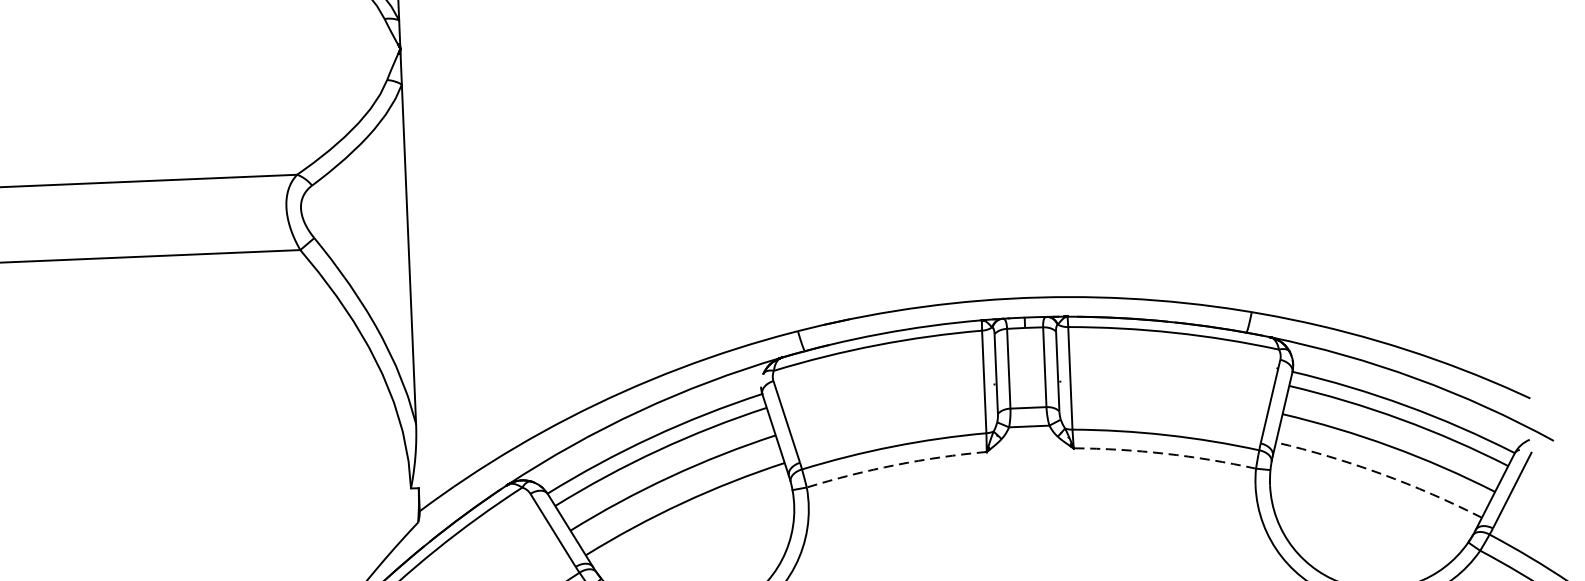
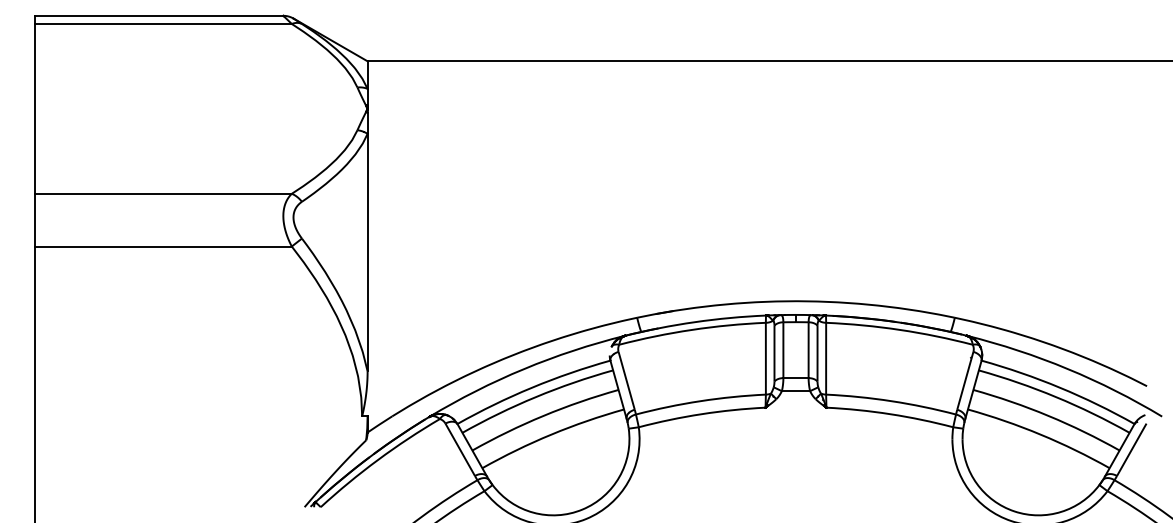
arc: (1165, 454) -> (890, 414), dashed -> solid
arc: (895, 465) -> (701, 414), dashed -> solid
arc: (1381, 473) -> (1040, 434), dashed -> solid

